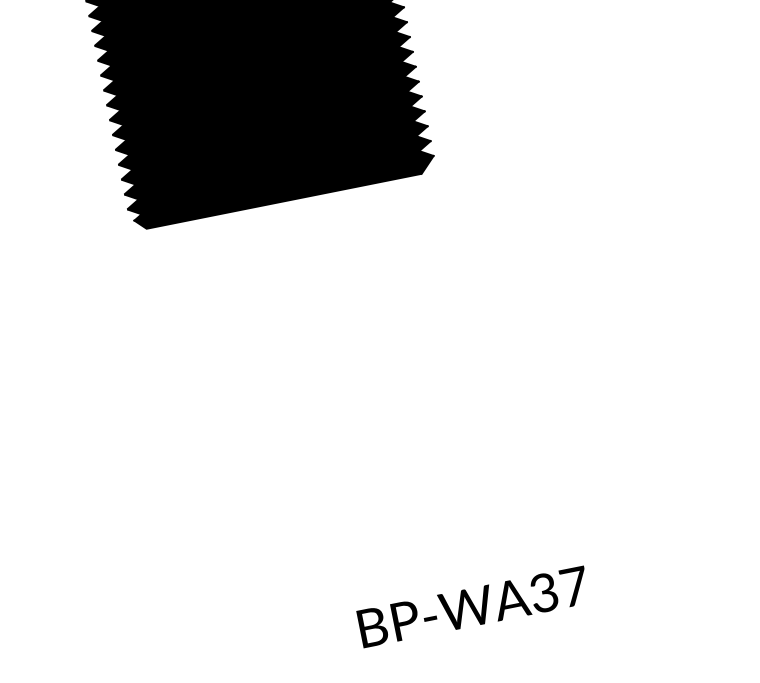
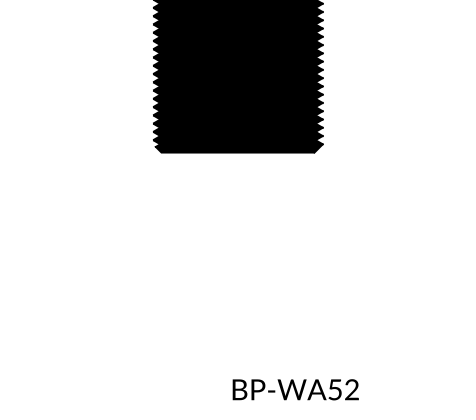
text: (558, 589) -> (343, 389), BP-WA37 -> BP-WA52

